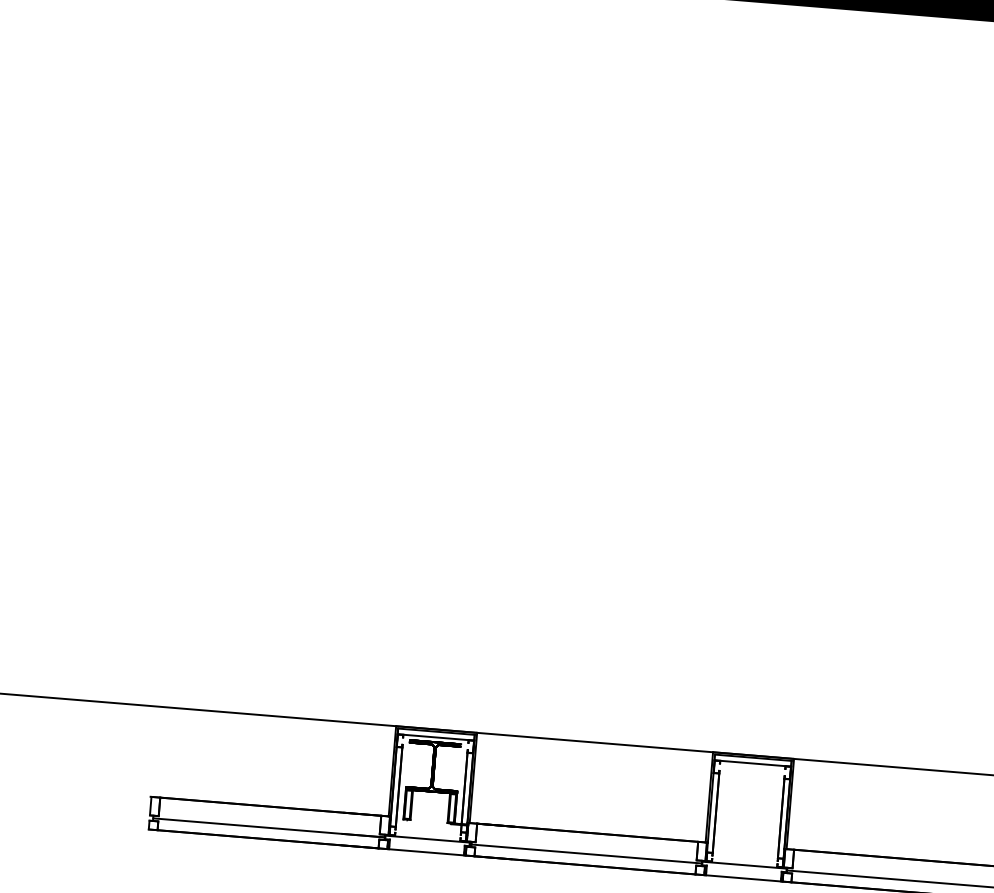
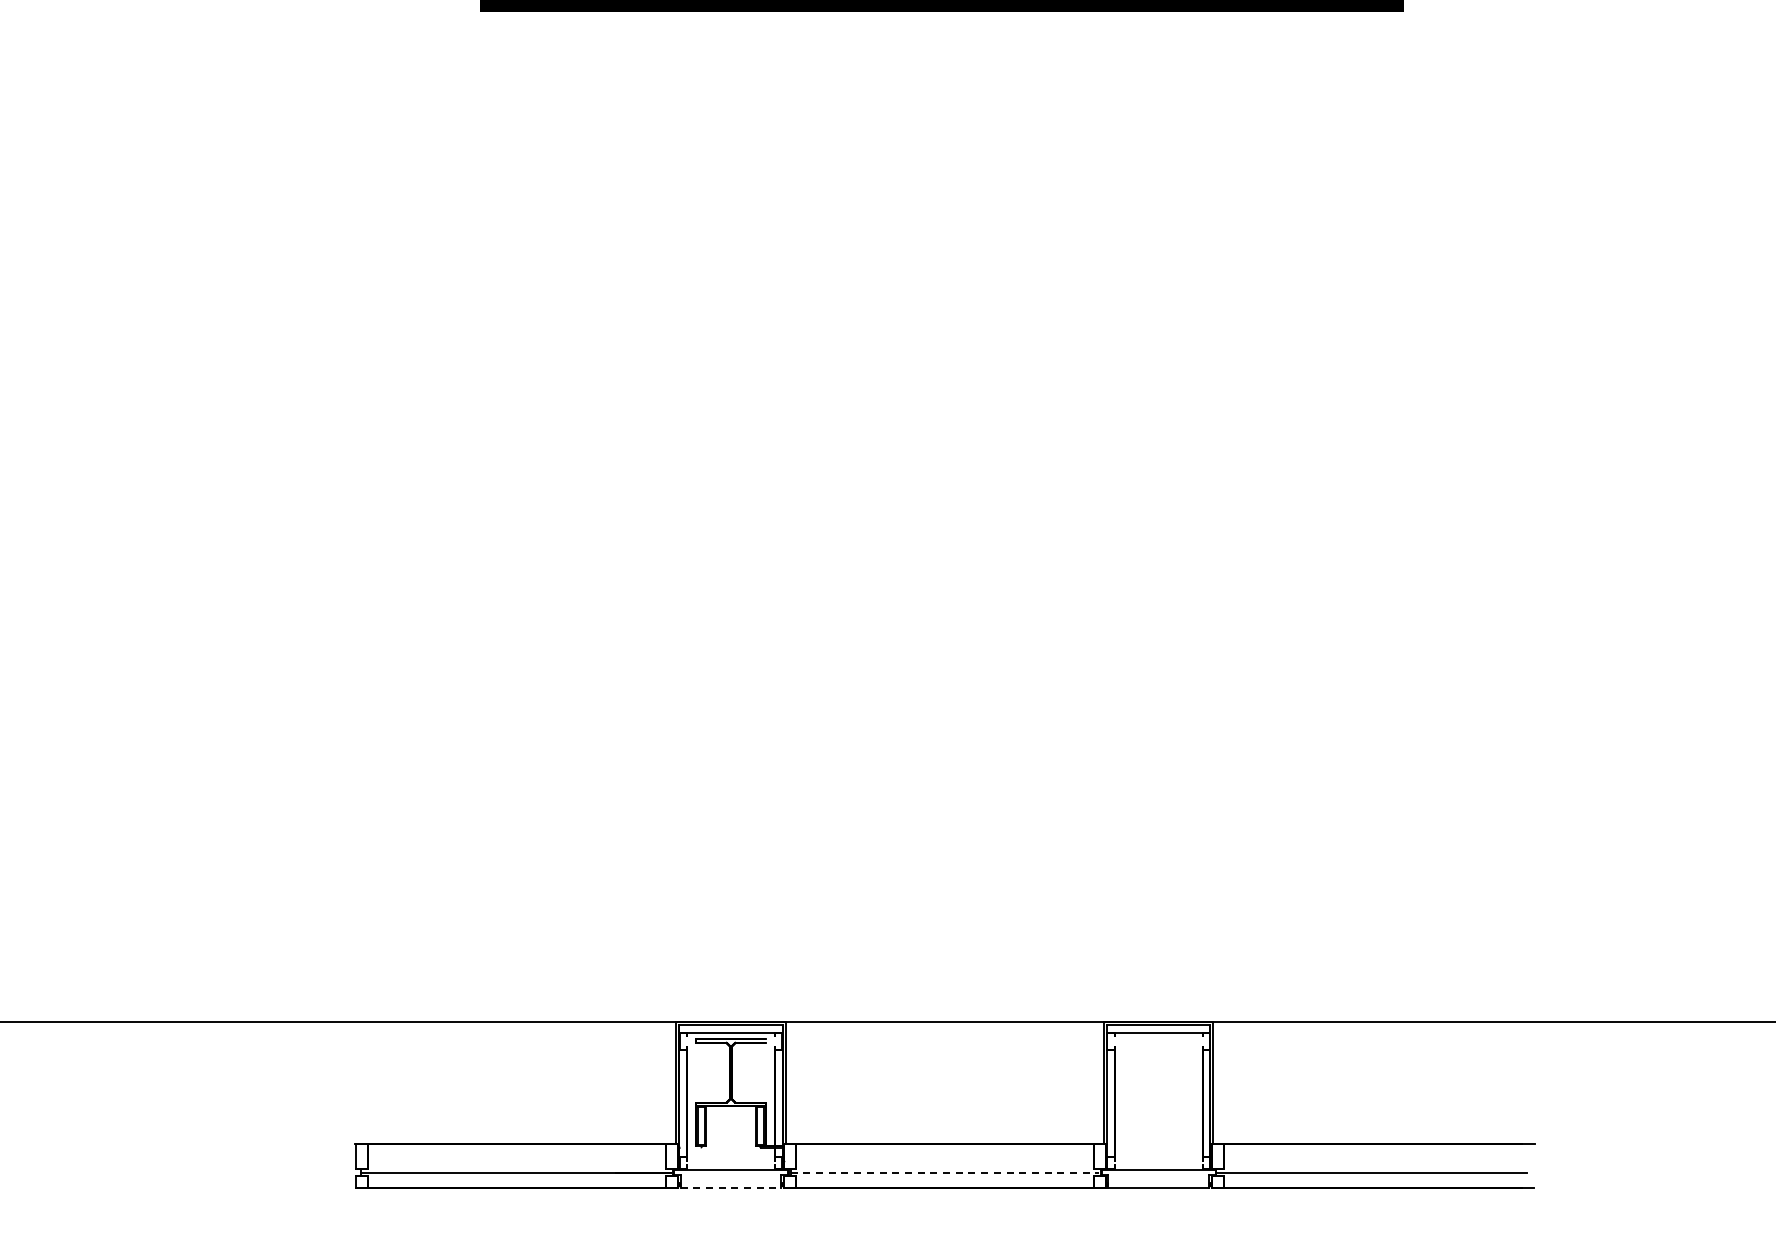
line: (426, 851) -> (731, 1187), solid -> dashed
line: (586, 853) -> (945, 1172), solid -> dashed

